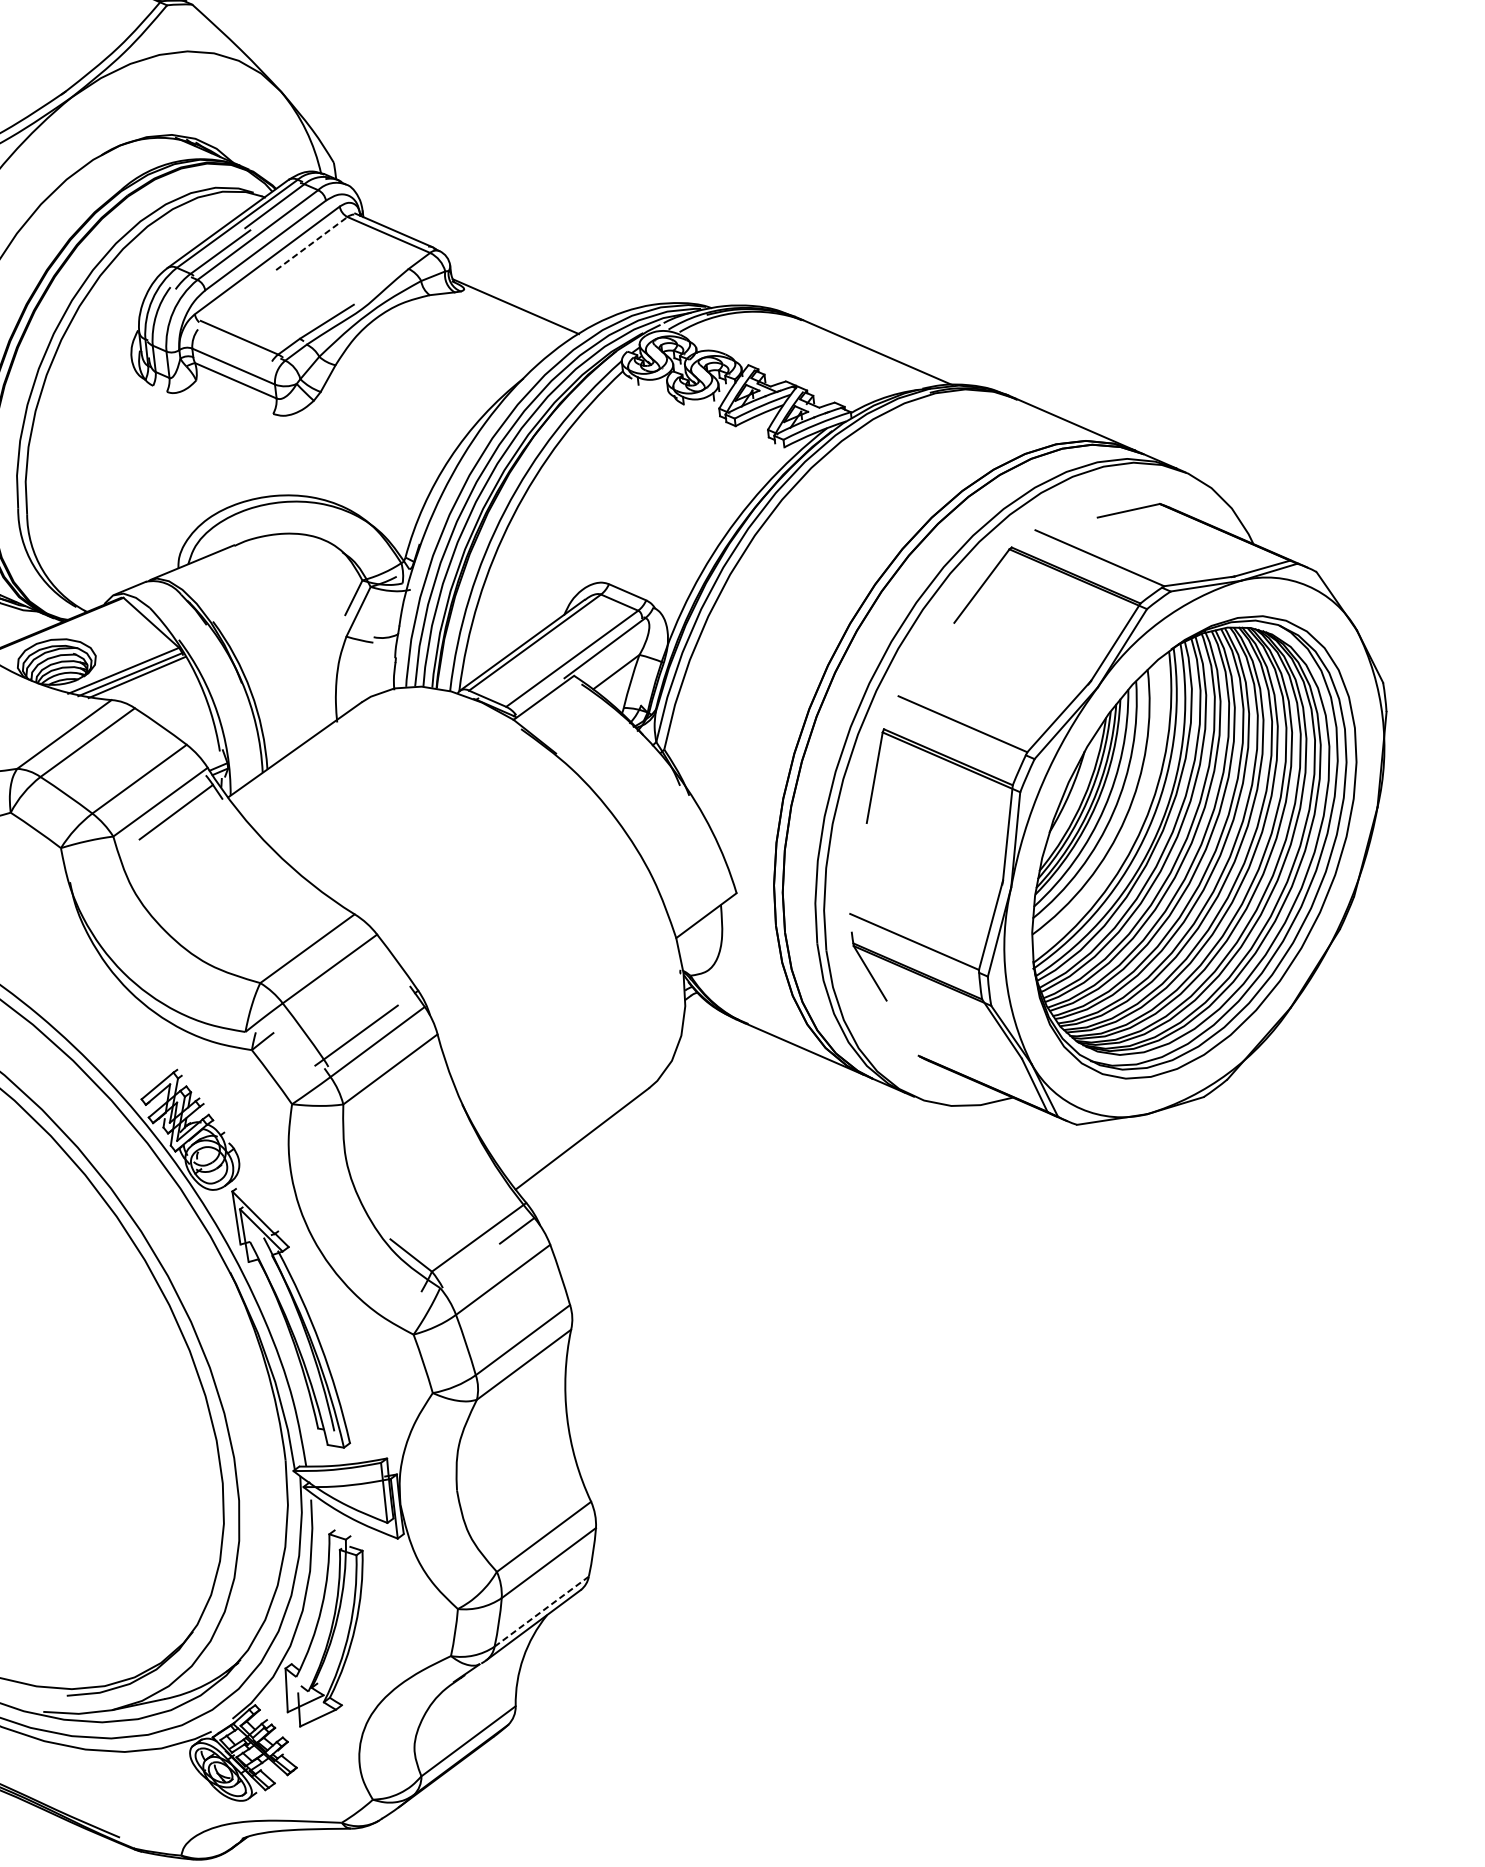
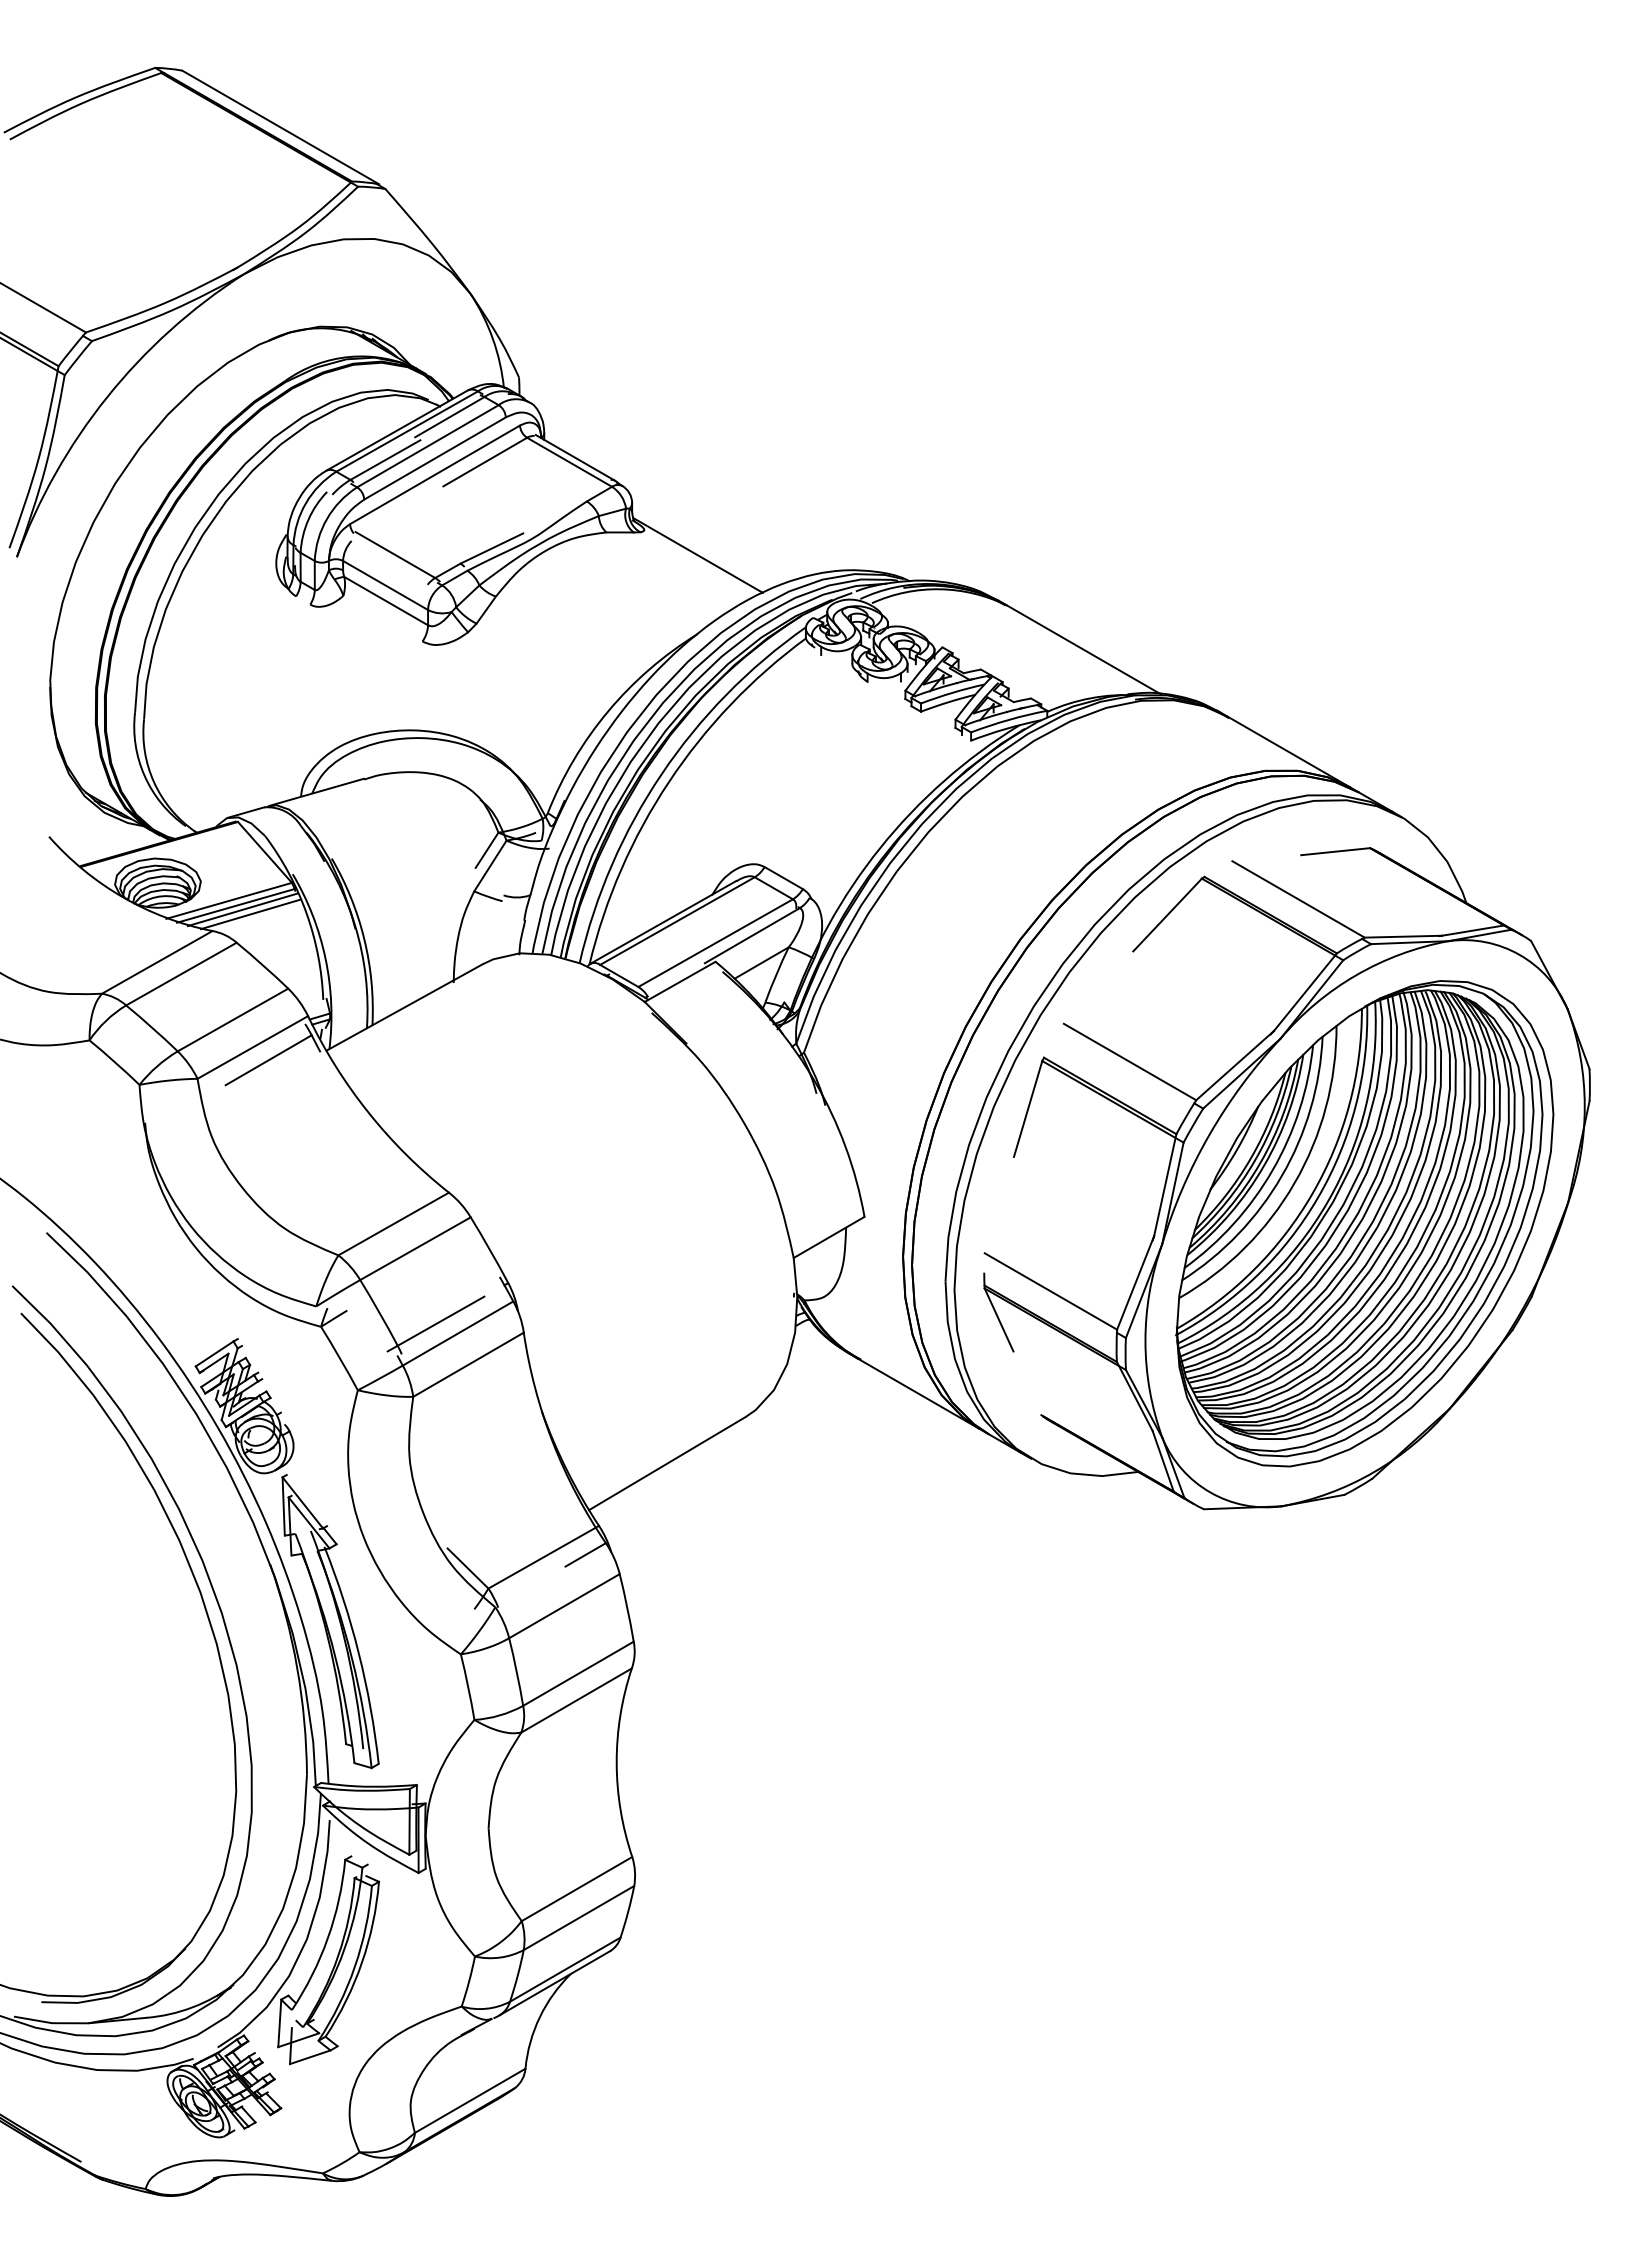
line: (312, 242) -> (485, 461), dashed -> solid
line: (144, 681) -> (250, 914), added
line: (541, 1611) -> (565, 1969), dashed -> solid

